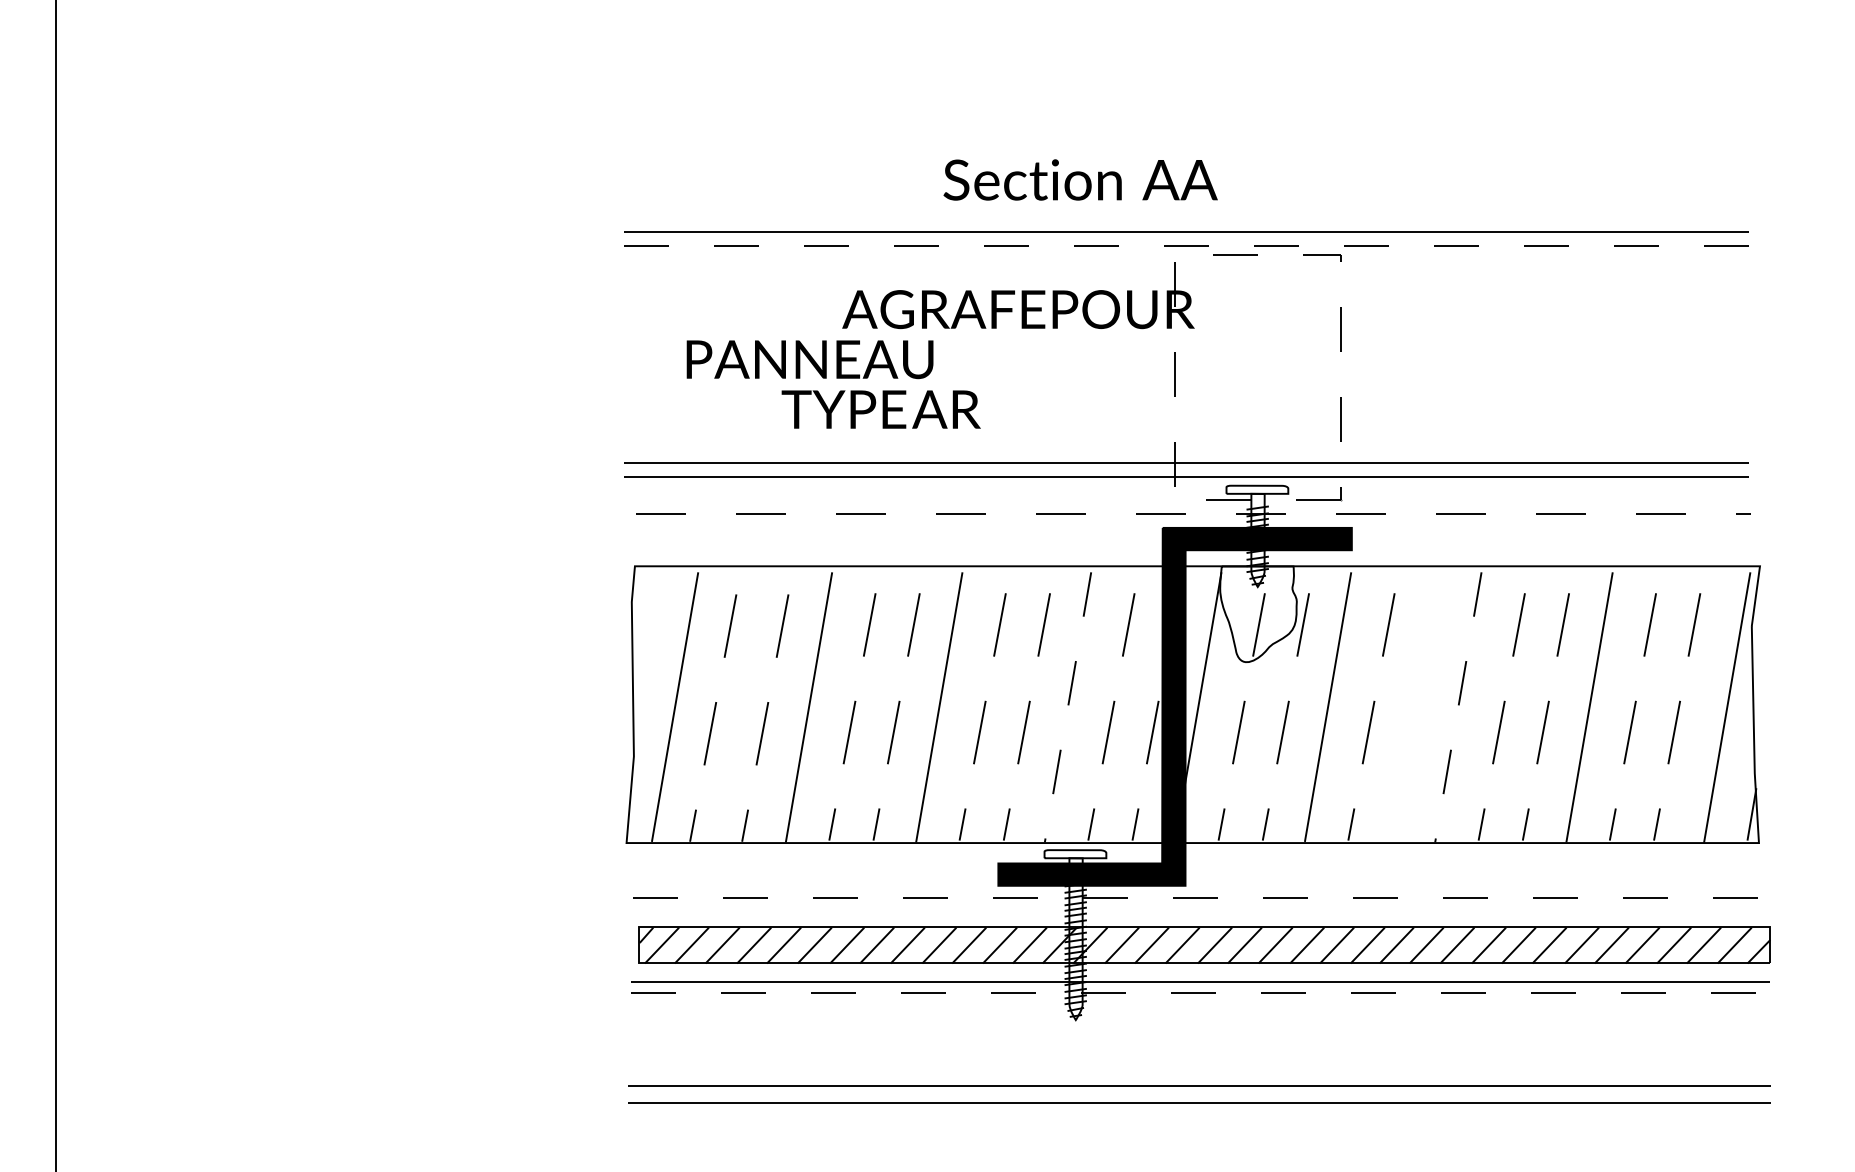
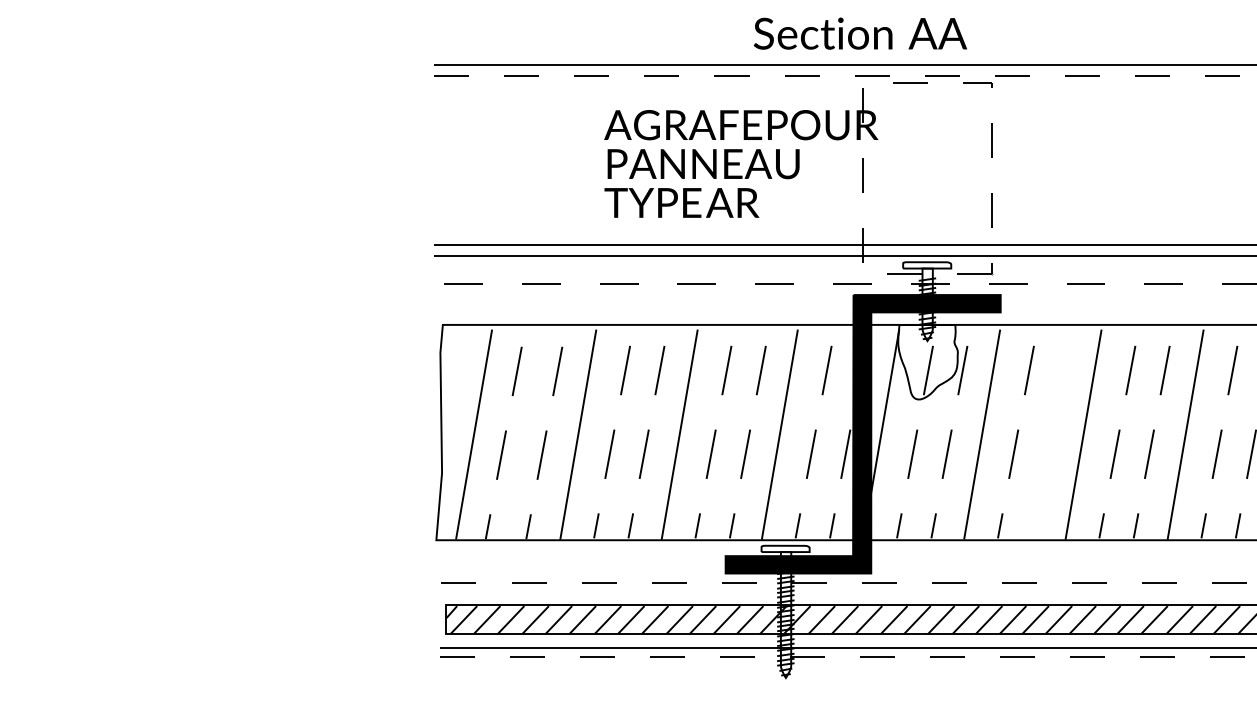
text: (1080, 179) -> (860, 33), moved
text: (809, 359) -> (703, 164), moved
text: (880, 409) -> (681, 202), moved
line: (1068, 707) -> (780, 434), dashed -> solid
line: (1458, 707) -> (1083, 434), dashed -> solid

